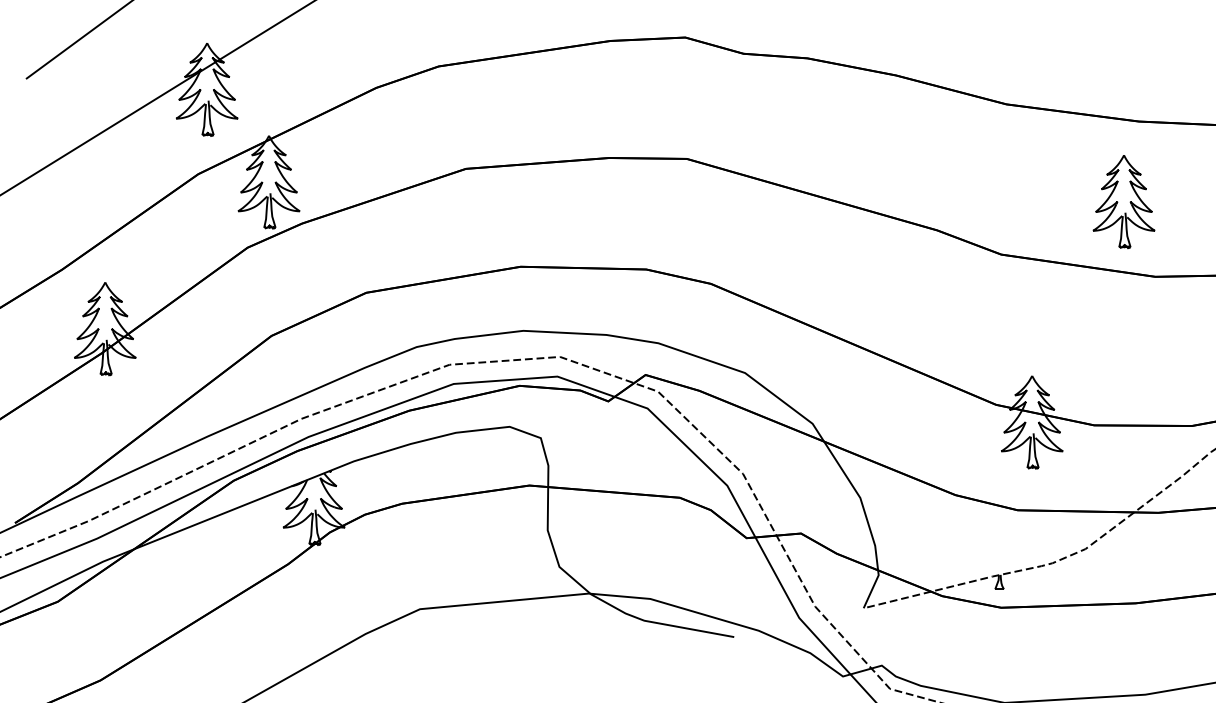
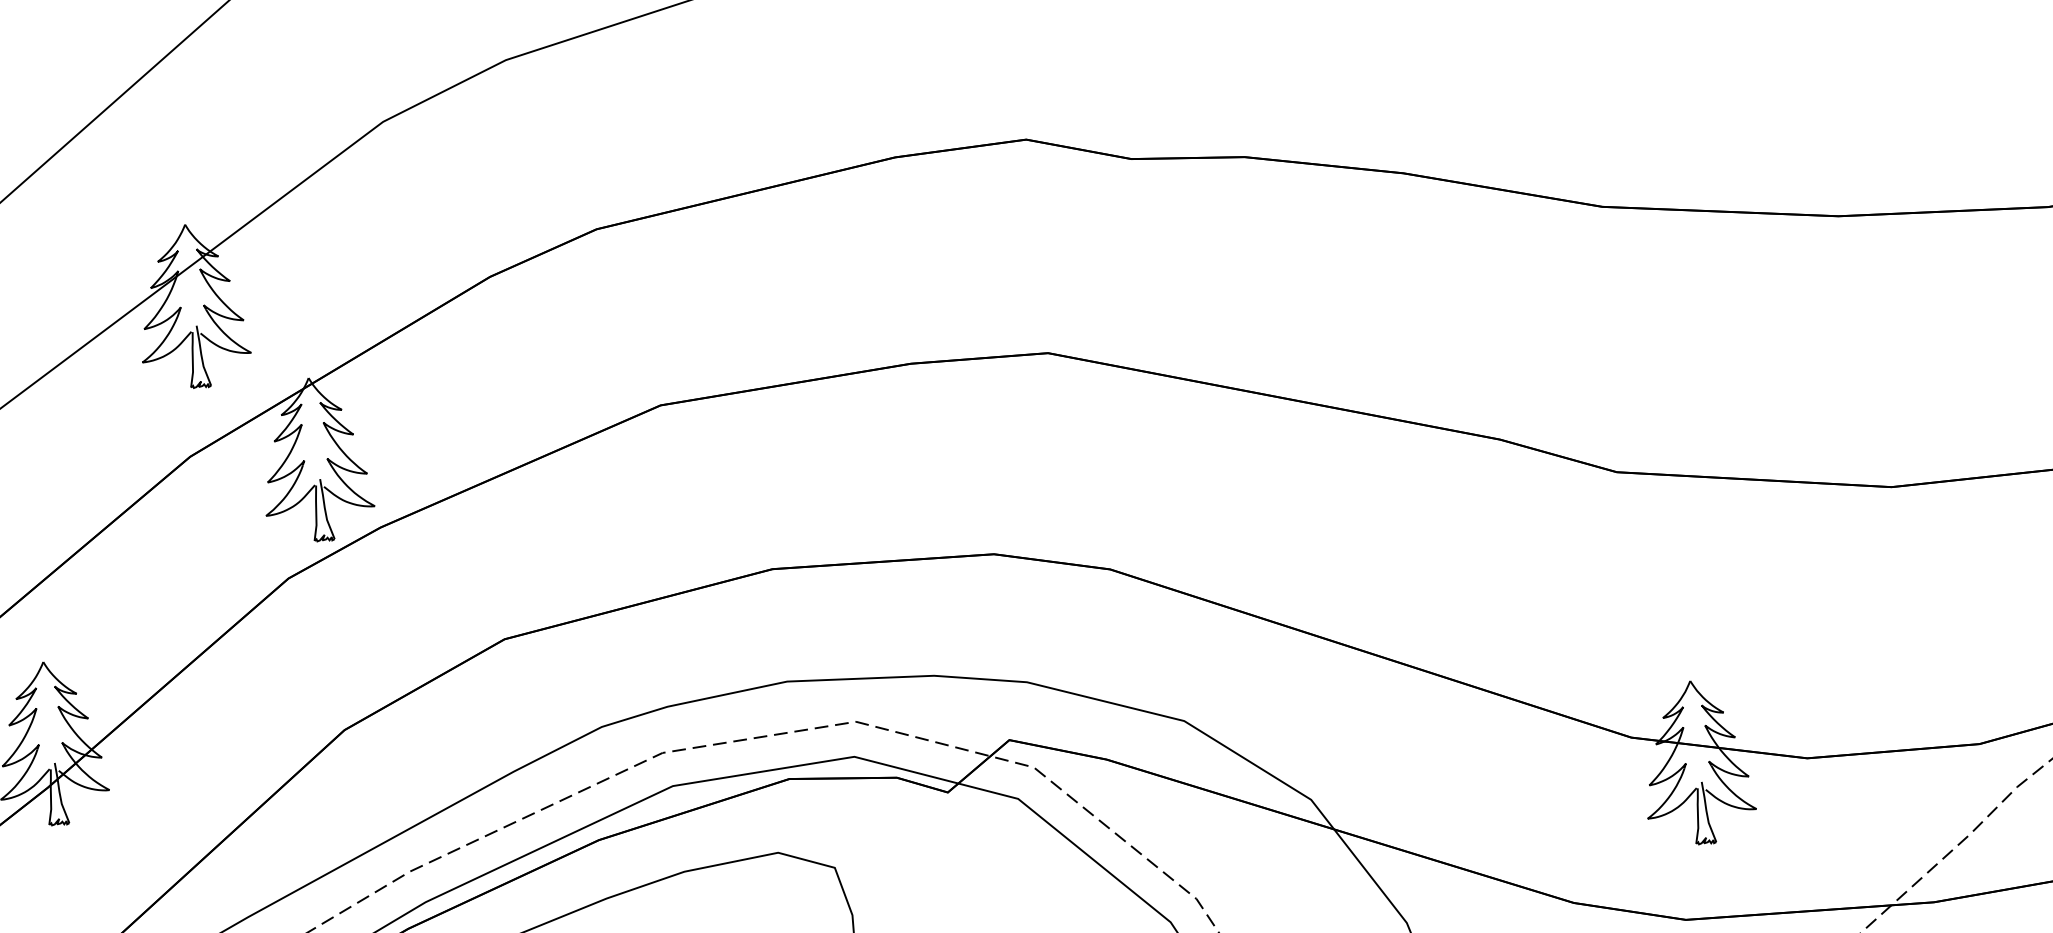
part: (1123, 201) -> (1823, 359), removed

